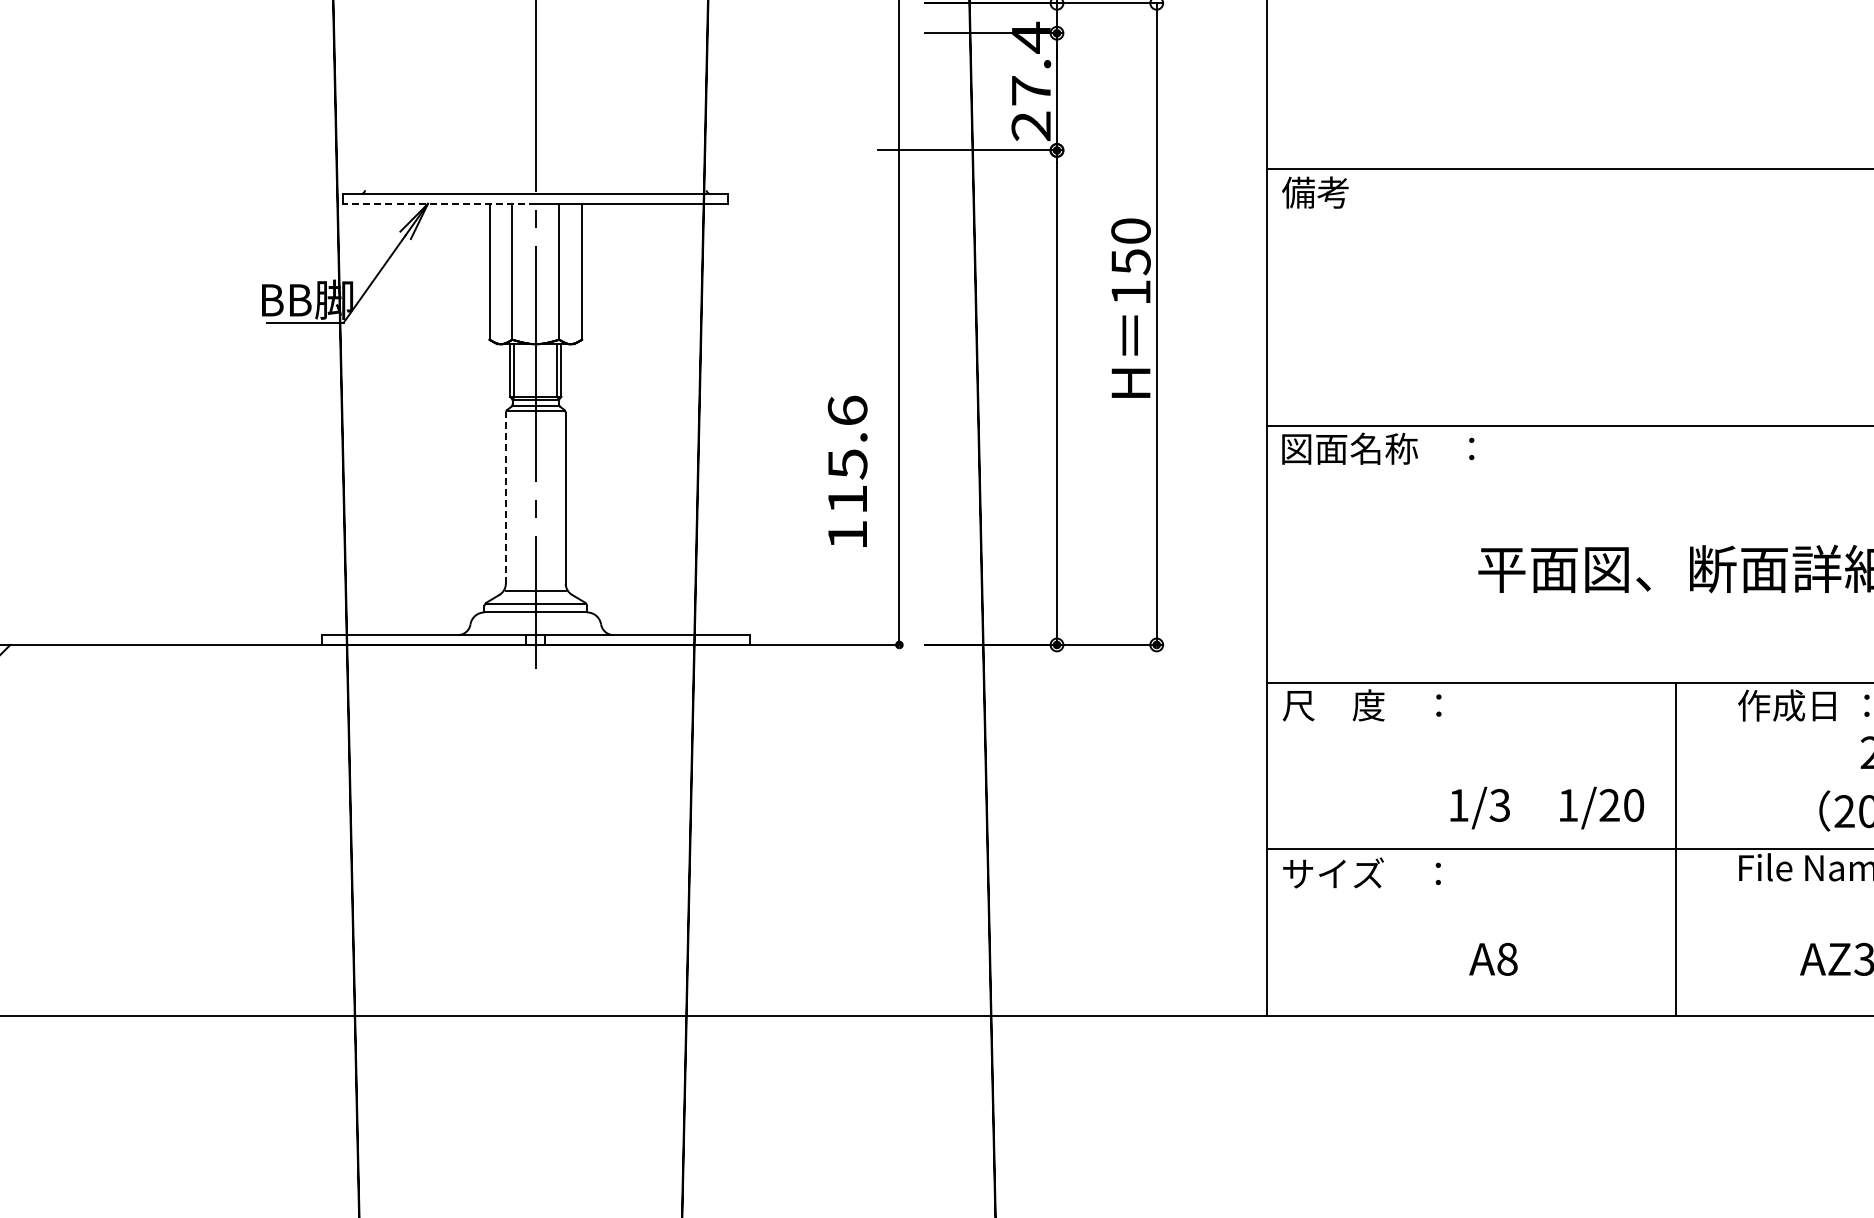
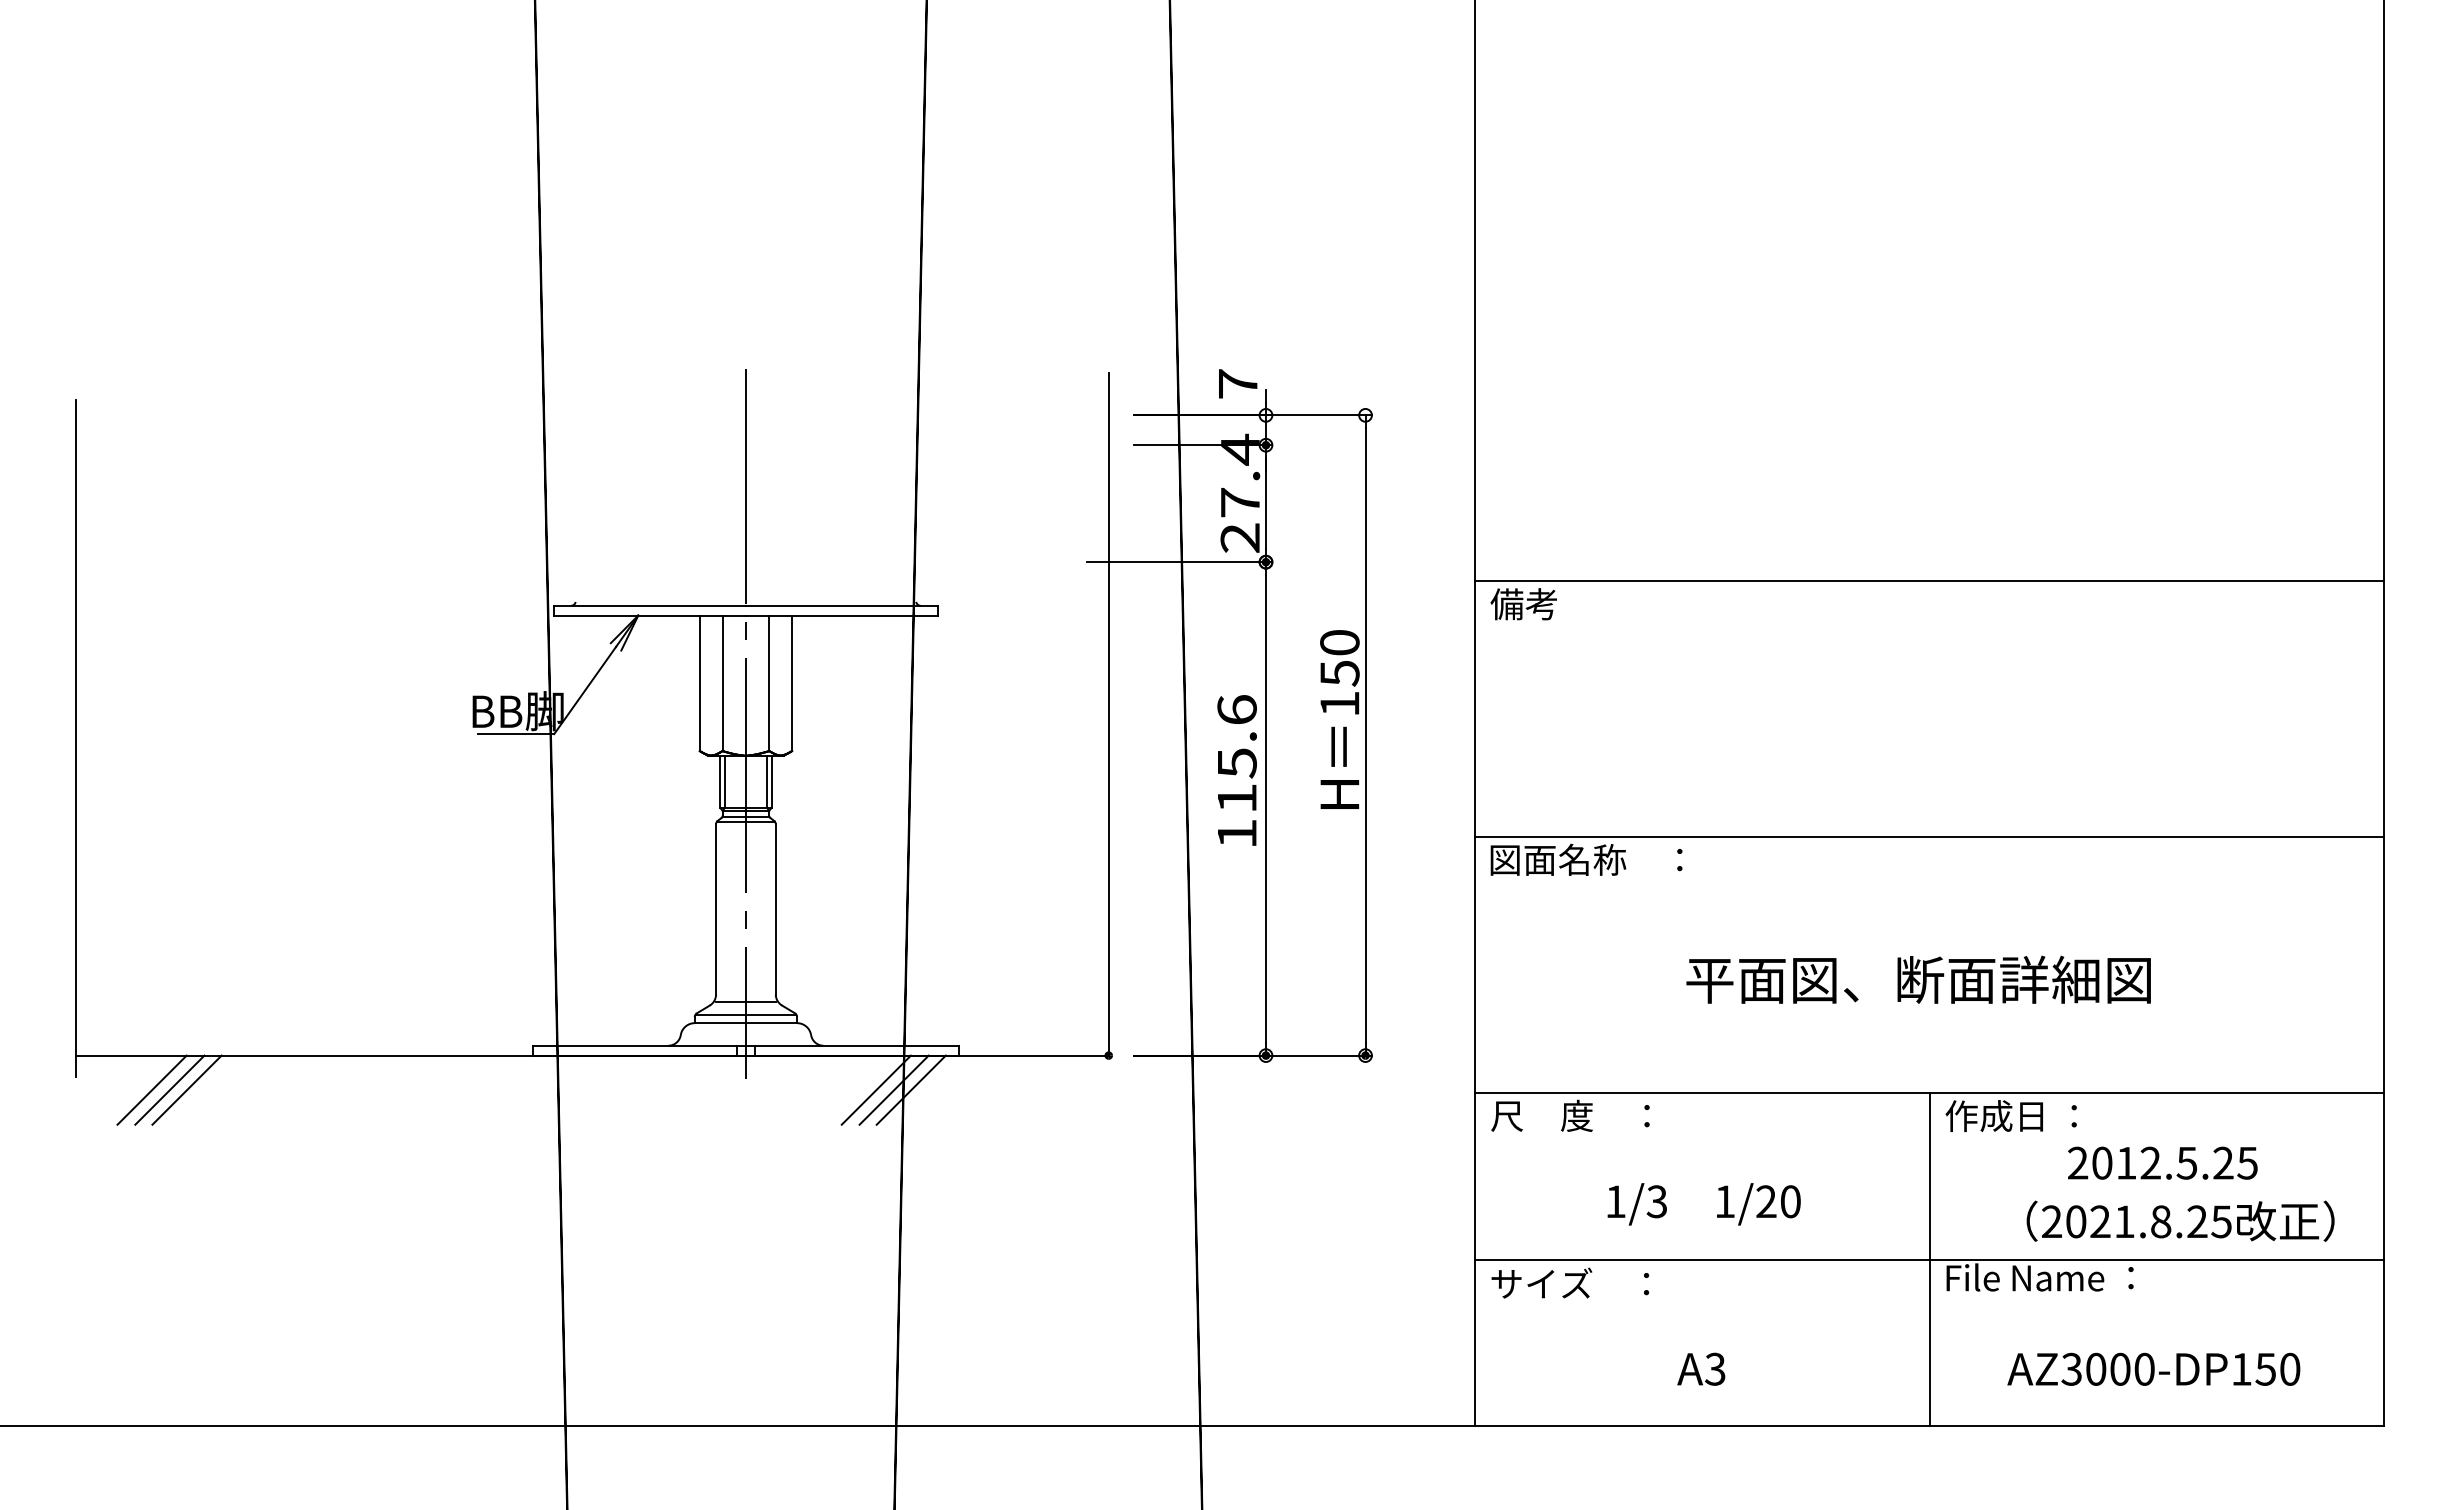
line: (439, 203) -> (649, 615), dashed -> solid
text: (847, 471) -> (1236, 770), moved
line: (506, 497) -> (716, 908), dashed -> solid
line: (665, 678) -> (875, 1089), added
line: (683, 678) -> (893, 1089), added
line: (700, 678) -> (910, 1089), added
text: (1546, 808) -> (1703, 1204), moved
line: (1675, 849) -> (1929, 1259), moved
text: (1507, 958) -> (1715, 1368), A8 -> A3

